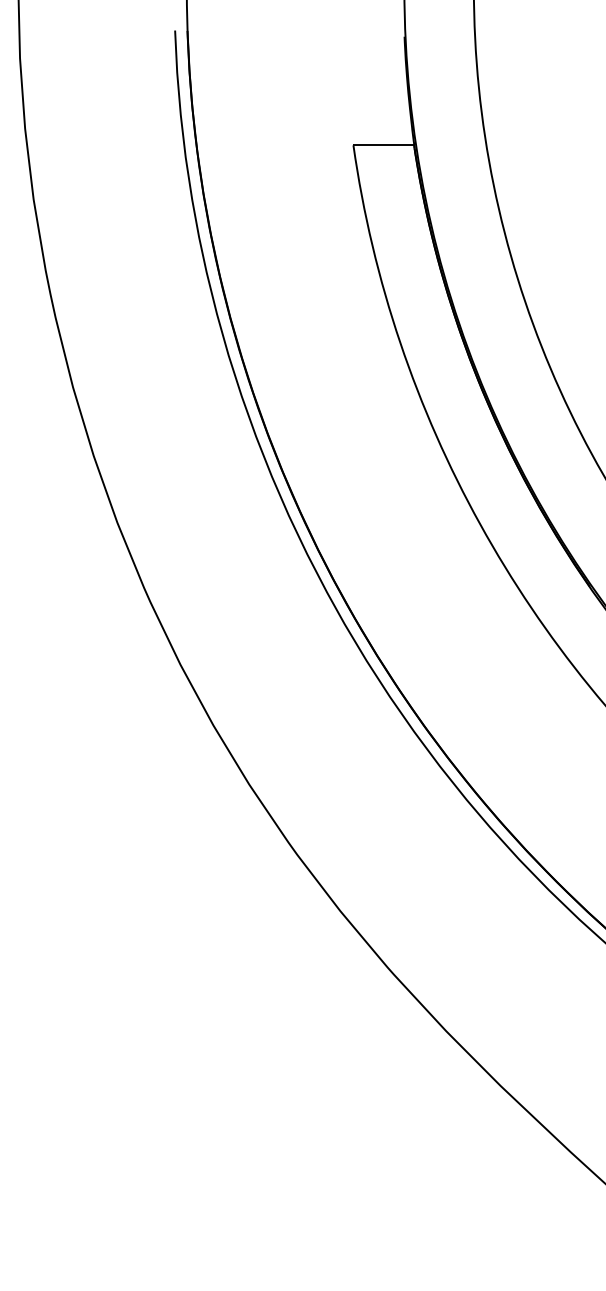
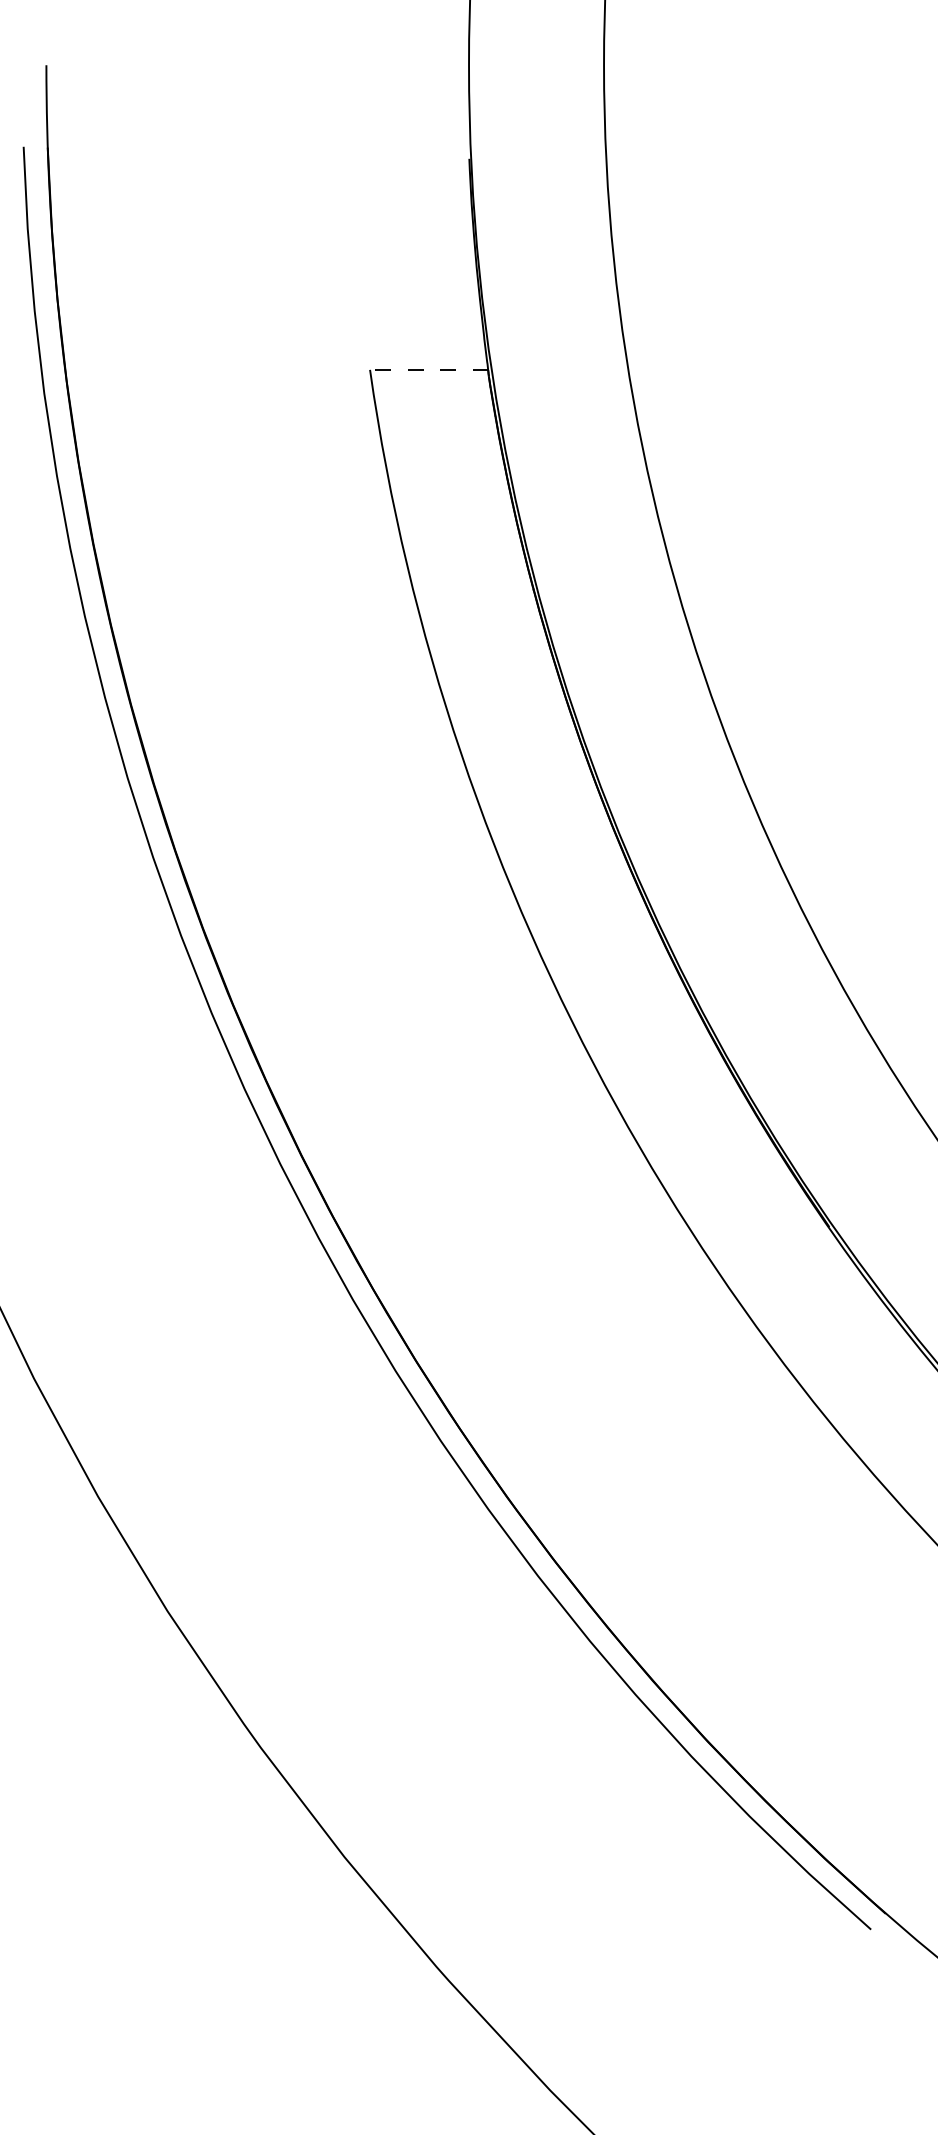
line: (384, 145) -> (430, 370), solid -> dashed

